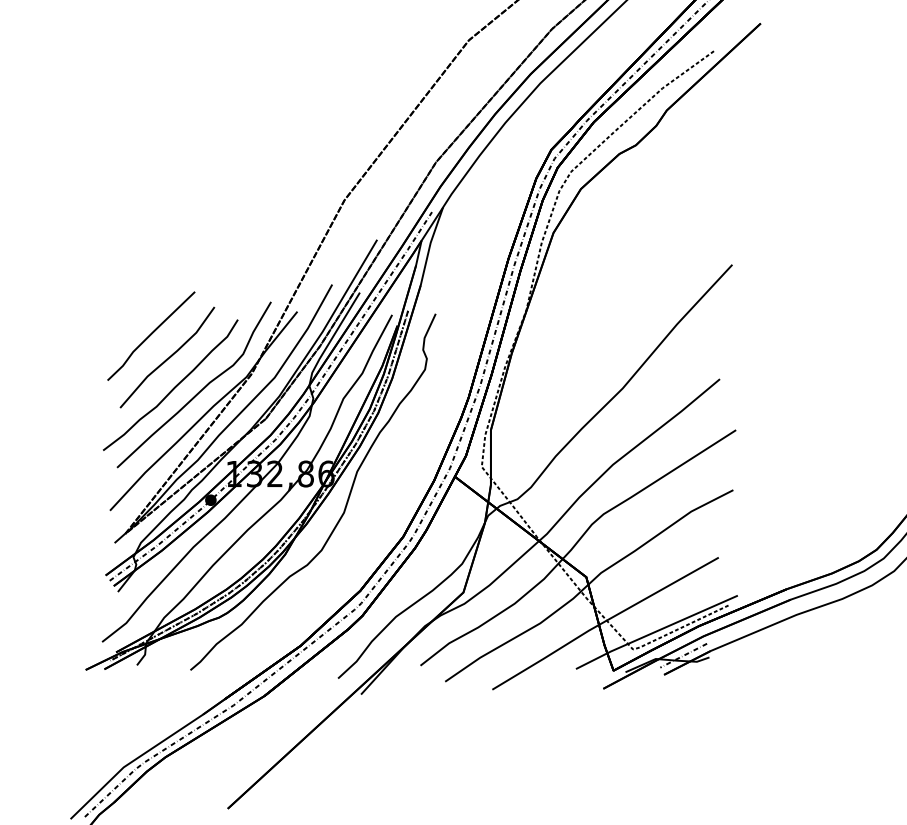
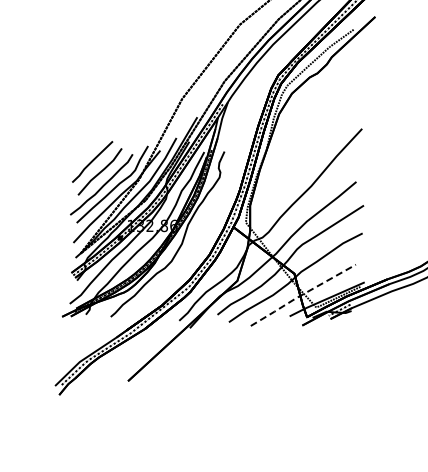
line: (603, 621) -> (302, 294), solid -> dashed

